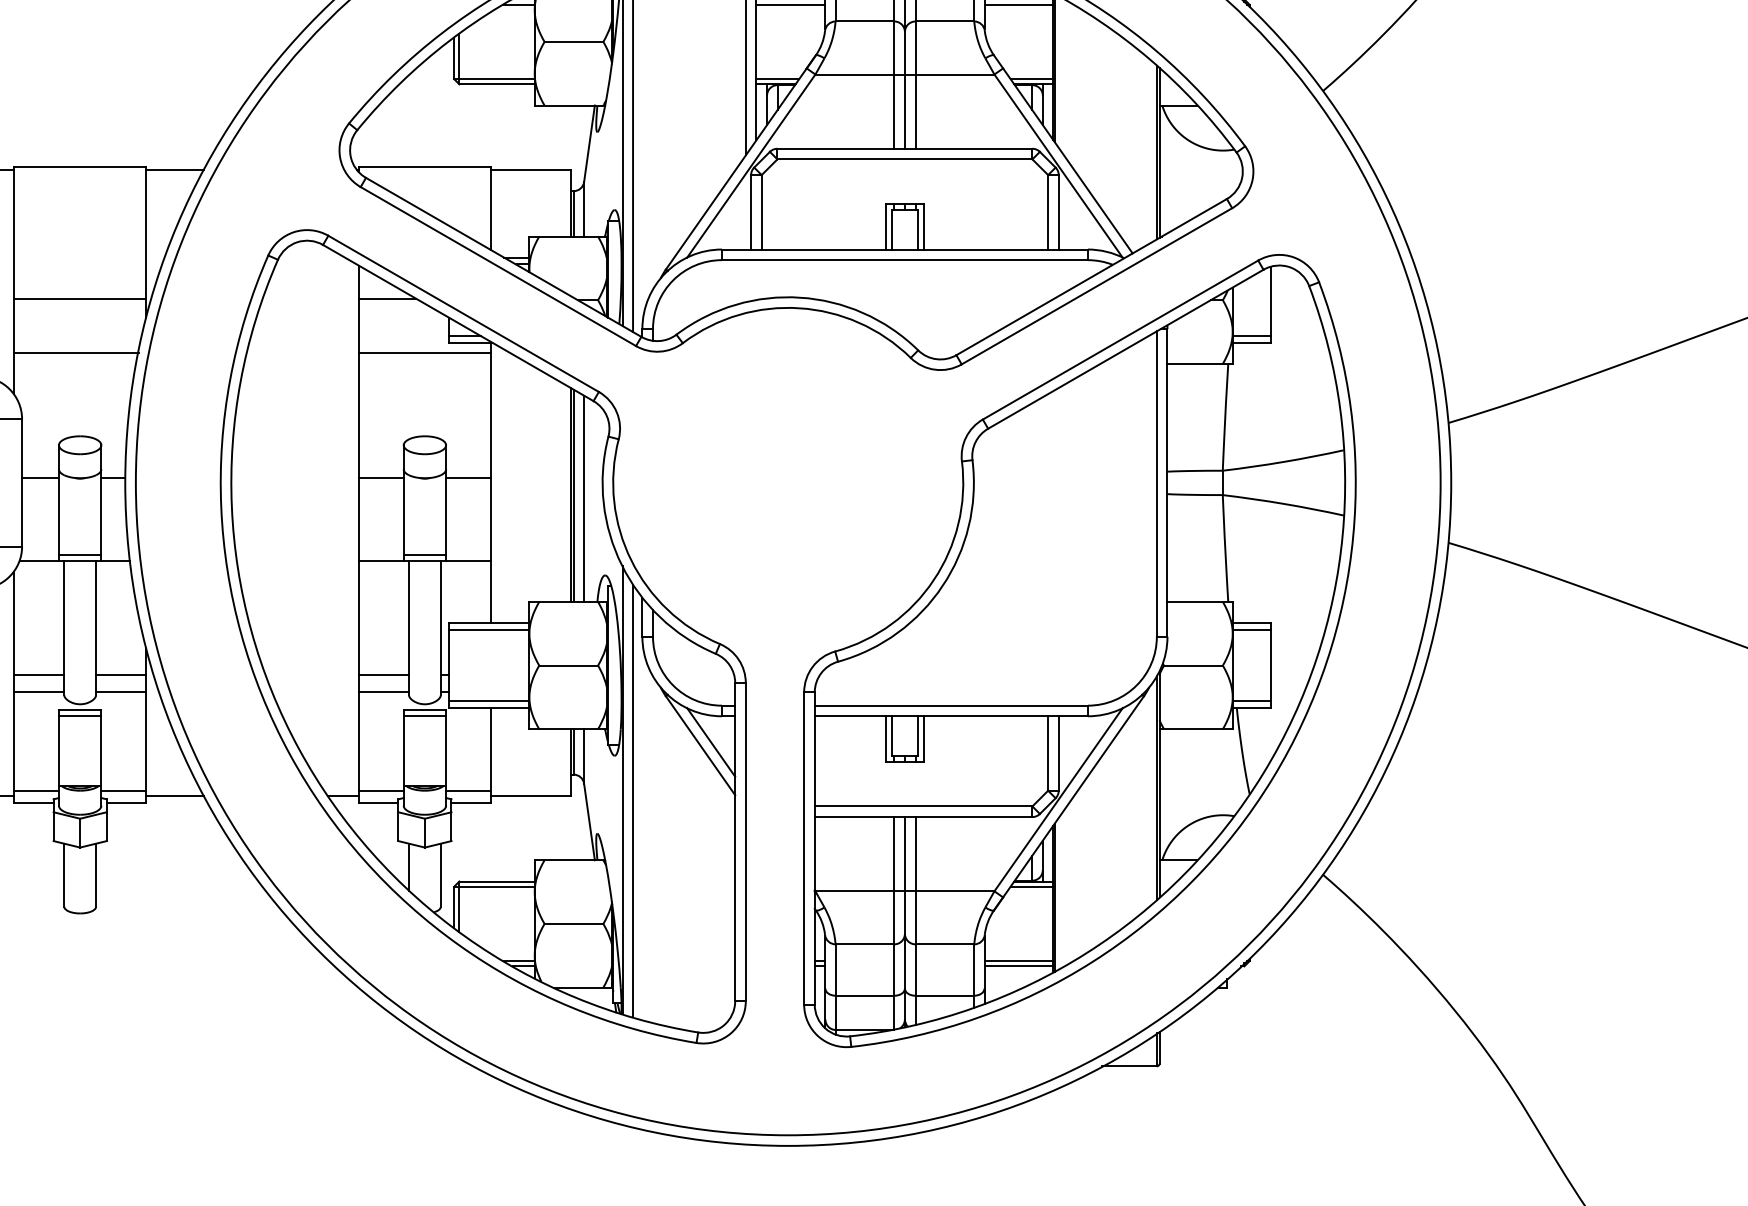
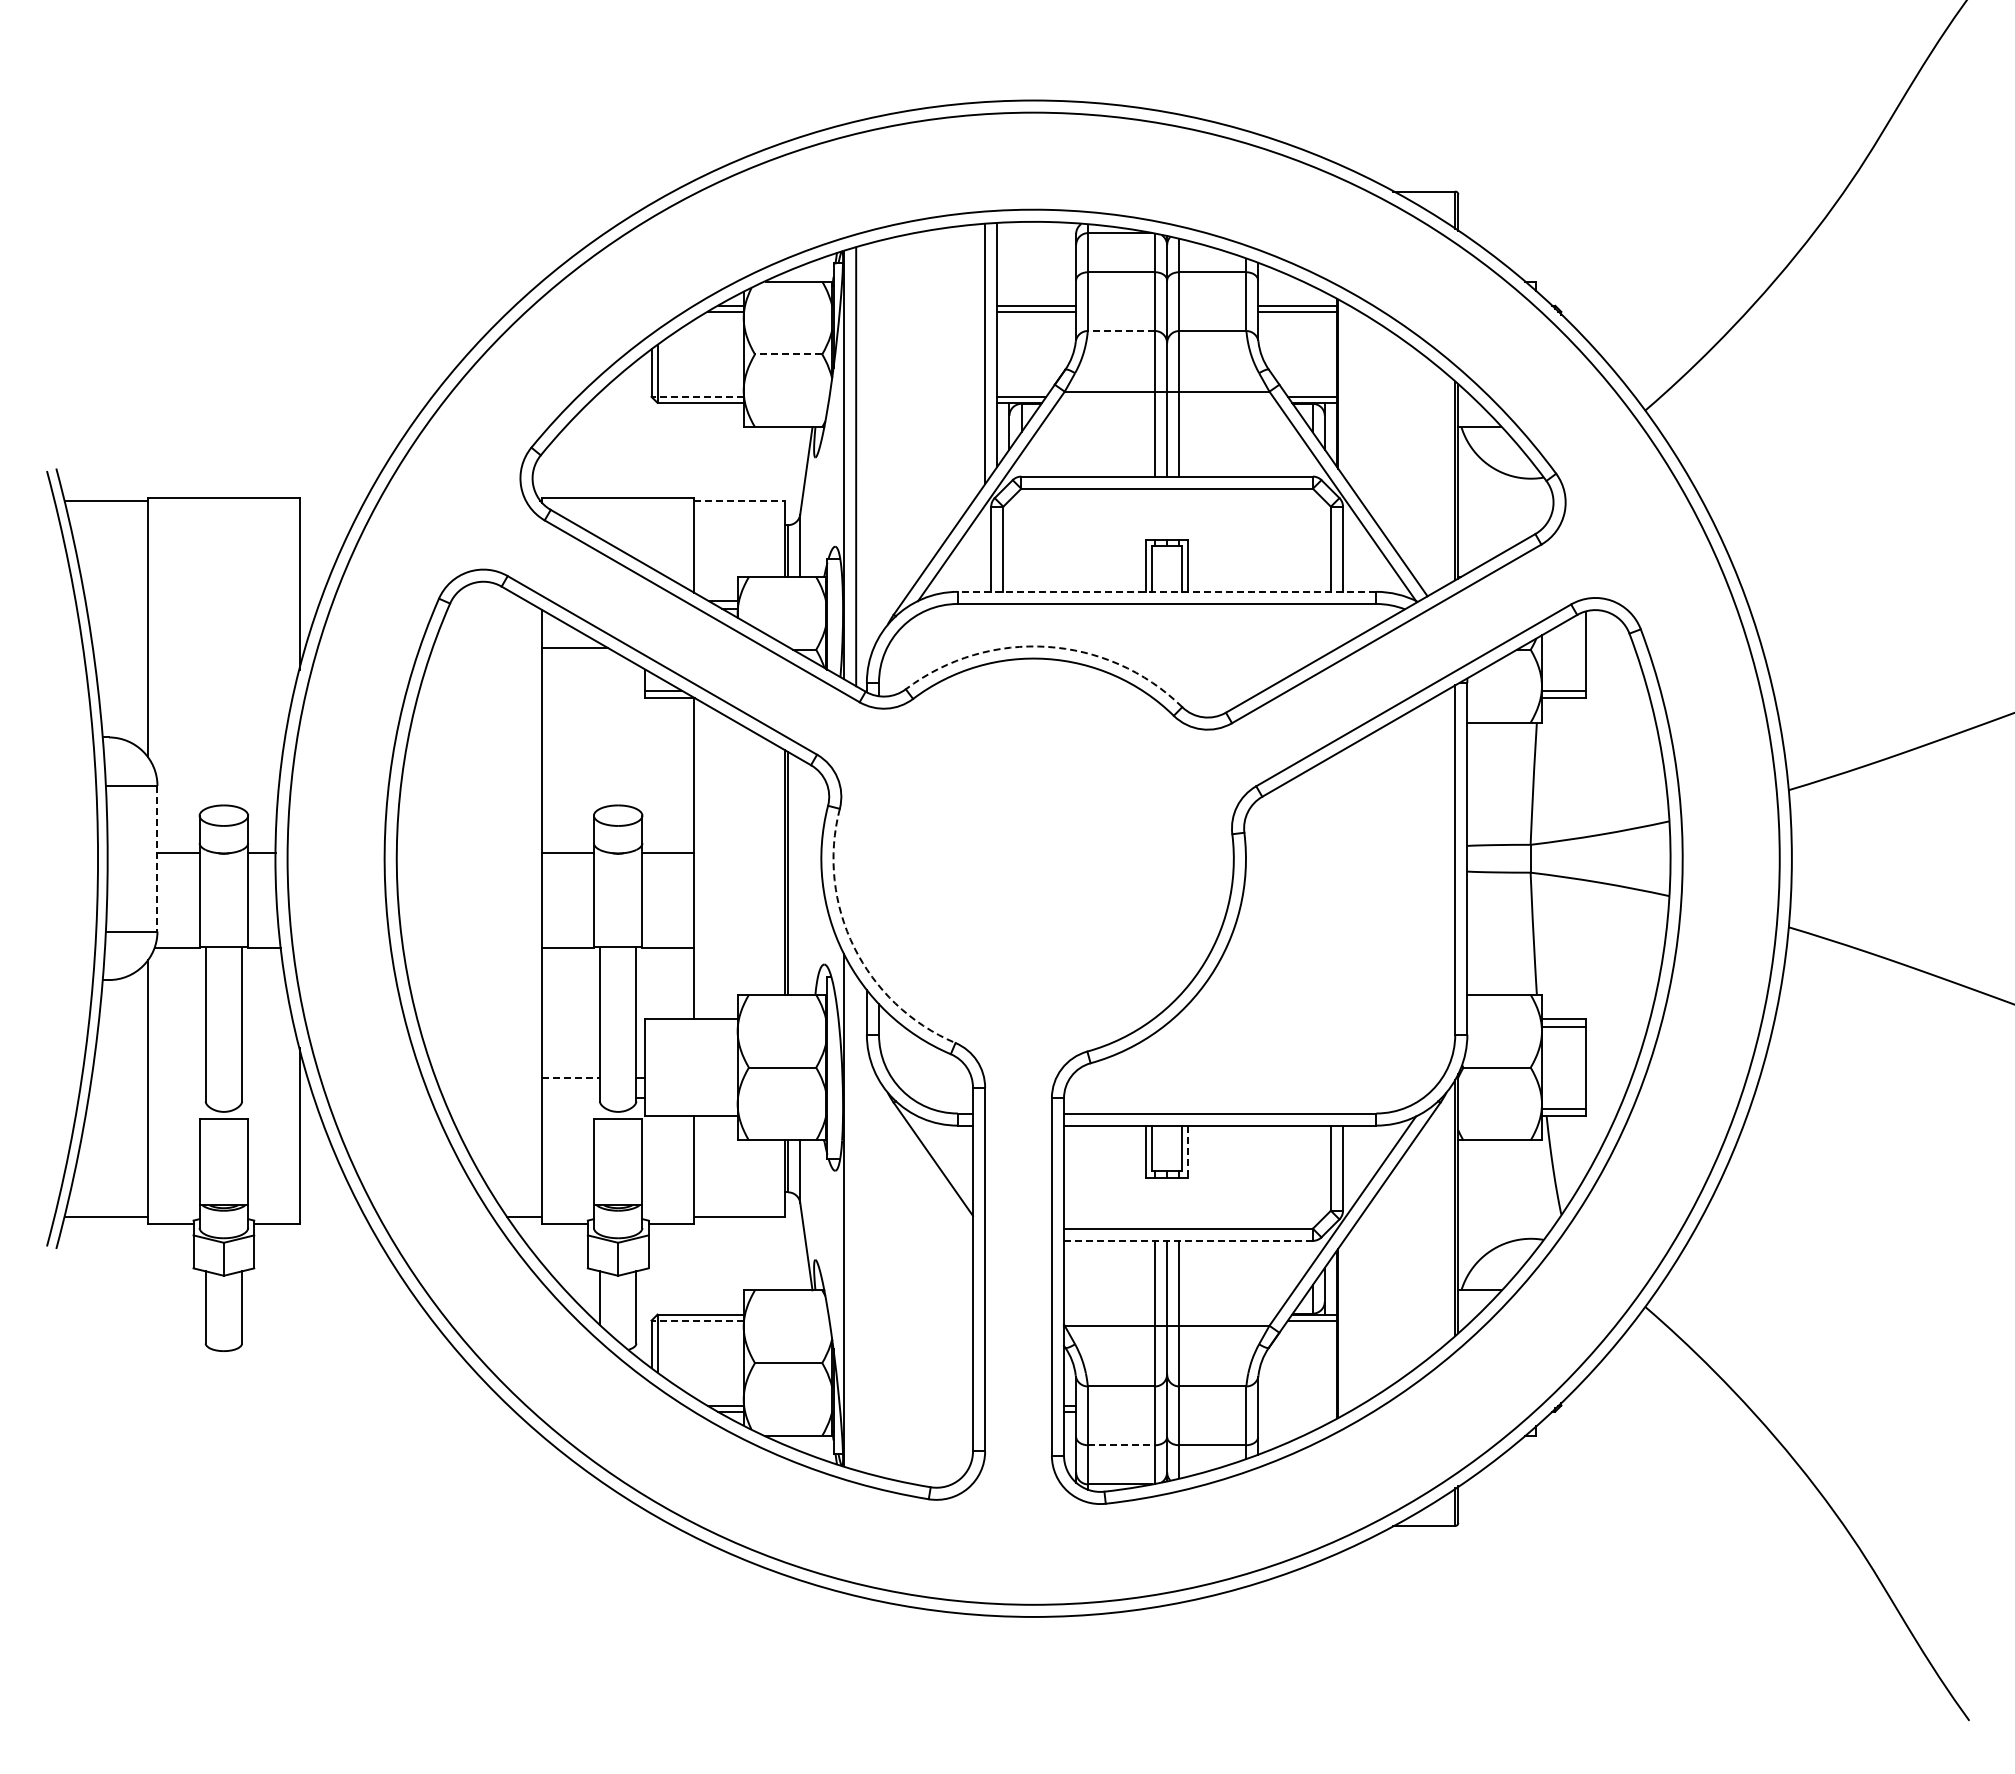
line: (865, 21) -> (1121, 331), solid -> dashed
line: (573, 42) -> (788, 354), solid -> dashed
line: (494, 78) -> (697, 396), solid -> dashed
line: (175, 169) -> (332, 500), removed
line: (531, 169) -> (739, 500), solid -> dashed
line: (904, 249) -> (1166, 591), solid -> dashed
arc: (800, 297) -> (1047, 646), solid -> dashed
line: (79, 299) -> (223, 648), removed
line: (76, 352) -> (219, 709), removed
line: (425, 352) -> (618, 709), removed
line: (22, 482) -> (157, 858), solid -> dashed
line: (584, 498) -> (800, 876), removed
line: (79, 555) -> (223, 941), removed
line: (424, 555) -> (617, 941), removed
arc: (631, 560) -> (854, 947), solid -> dashed
line: (489, 629) -> (691, 1026), removed
line: (38, 675) -> (176, 1078), removed
line: (120, 675) -> (270, 1078), removed
line: (384, 675) -> (571, 1078), solid -> dashed
line: (38, 691) -> (176, 1097), removed
line: (120, 691) -> (270, 1097), removed
line: (383, 691) -> (570, 1097), removed
line: (489, 701) -> (691, 1108), removed
line: (79, 715) -> (223, 1124), removed
line: (424, 715) -> (617, 1124), removed
line: (923, 739) -> (1188, 1152), solid -> dashed
line: (711, 742) -> (945, 1155), removed
line: (36, 791) -> (173, 1211), removed
line: (123, 791) -> (273, 1211), removed
line: (380, 791) -> (567, 1211), removed
line: (468, 791) -> (668, 1211), removed
line: (175, 795) -> (332, 1216), removed
line: (633, 800) -> (856, 1221), removed
line: (922, 816) -> (1187, 1240), solid -> dashed
line: (494, 886) -> (697, 1320), solid -> dashed
line: (1018, 960) -> (1297, 1405), removed
line: (1018, 966) -> (1297, 1411), removed
line: (865, 995) -> (1122, 1445), solid -> dashed

